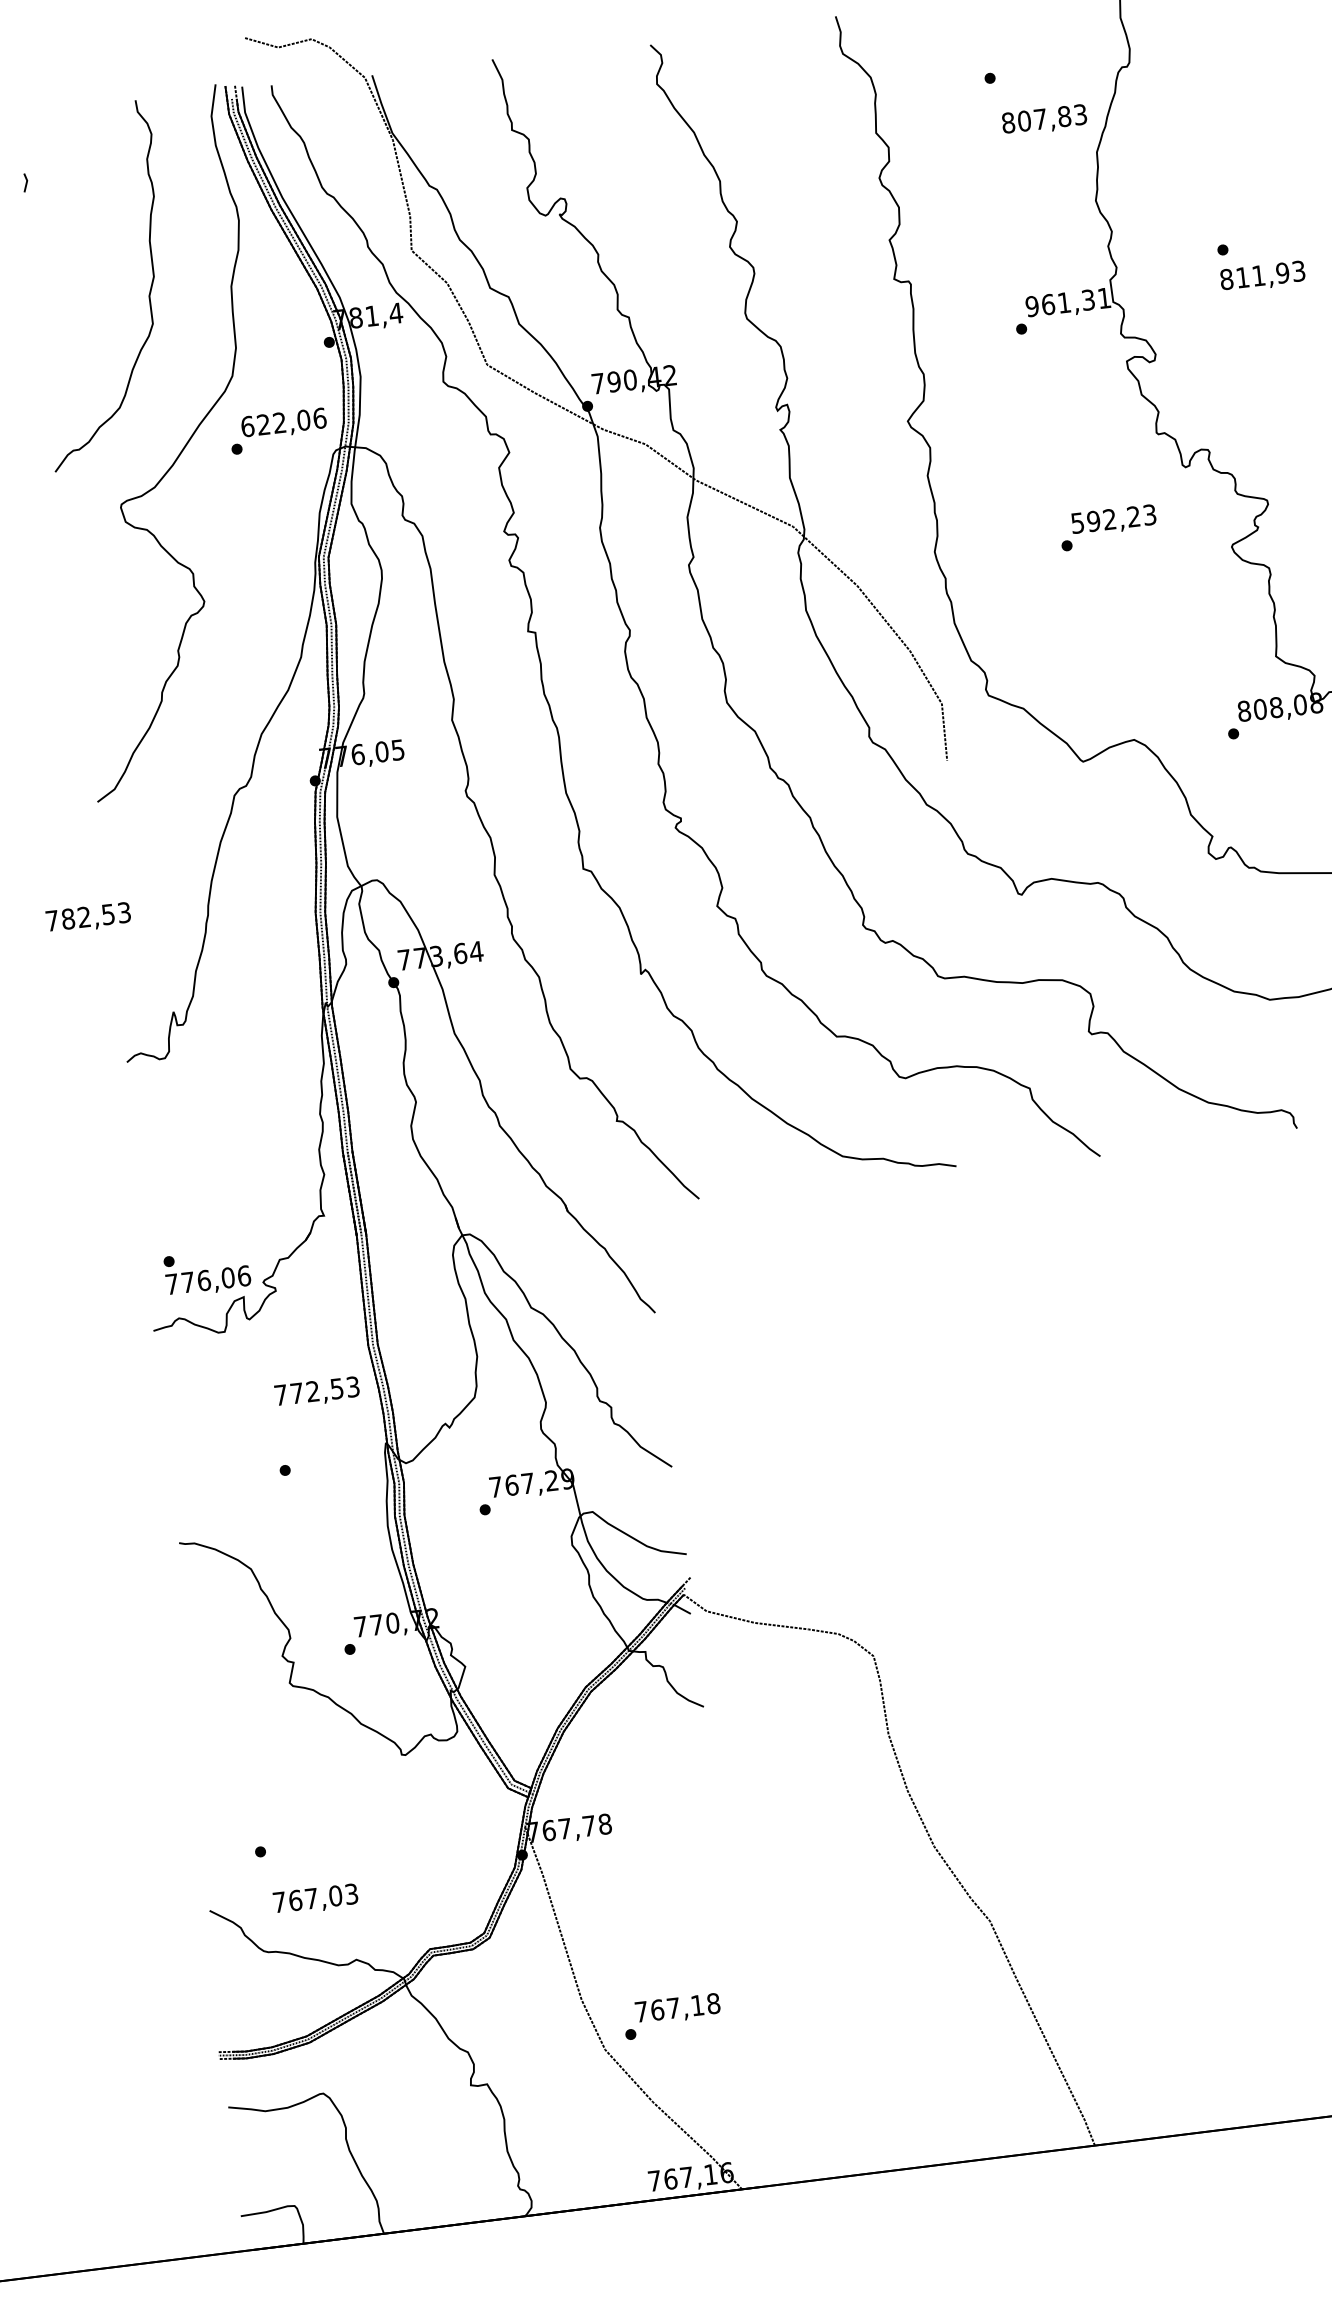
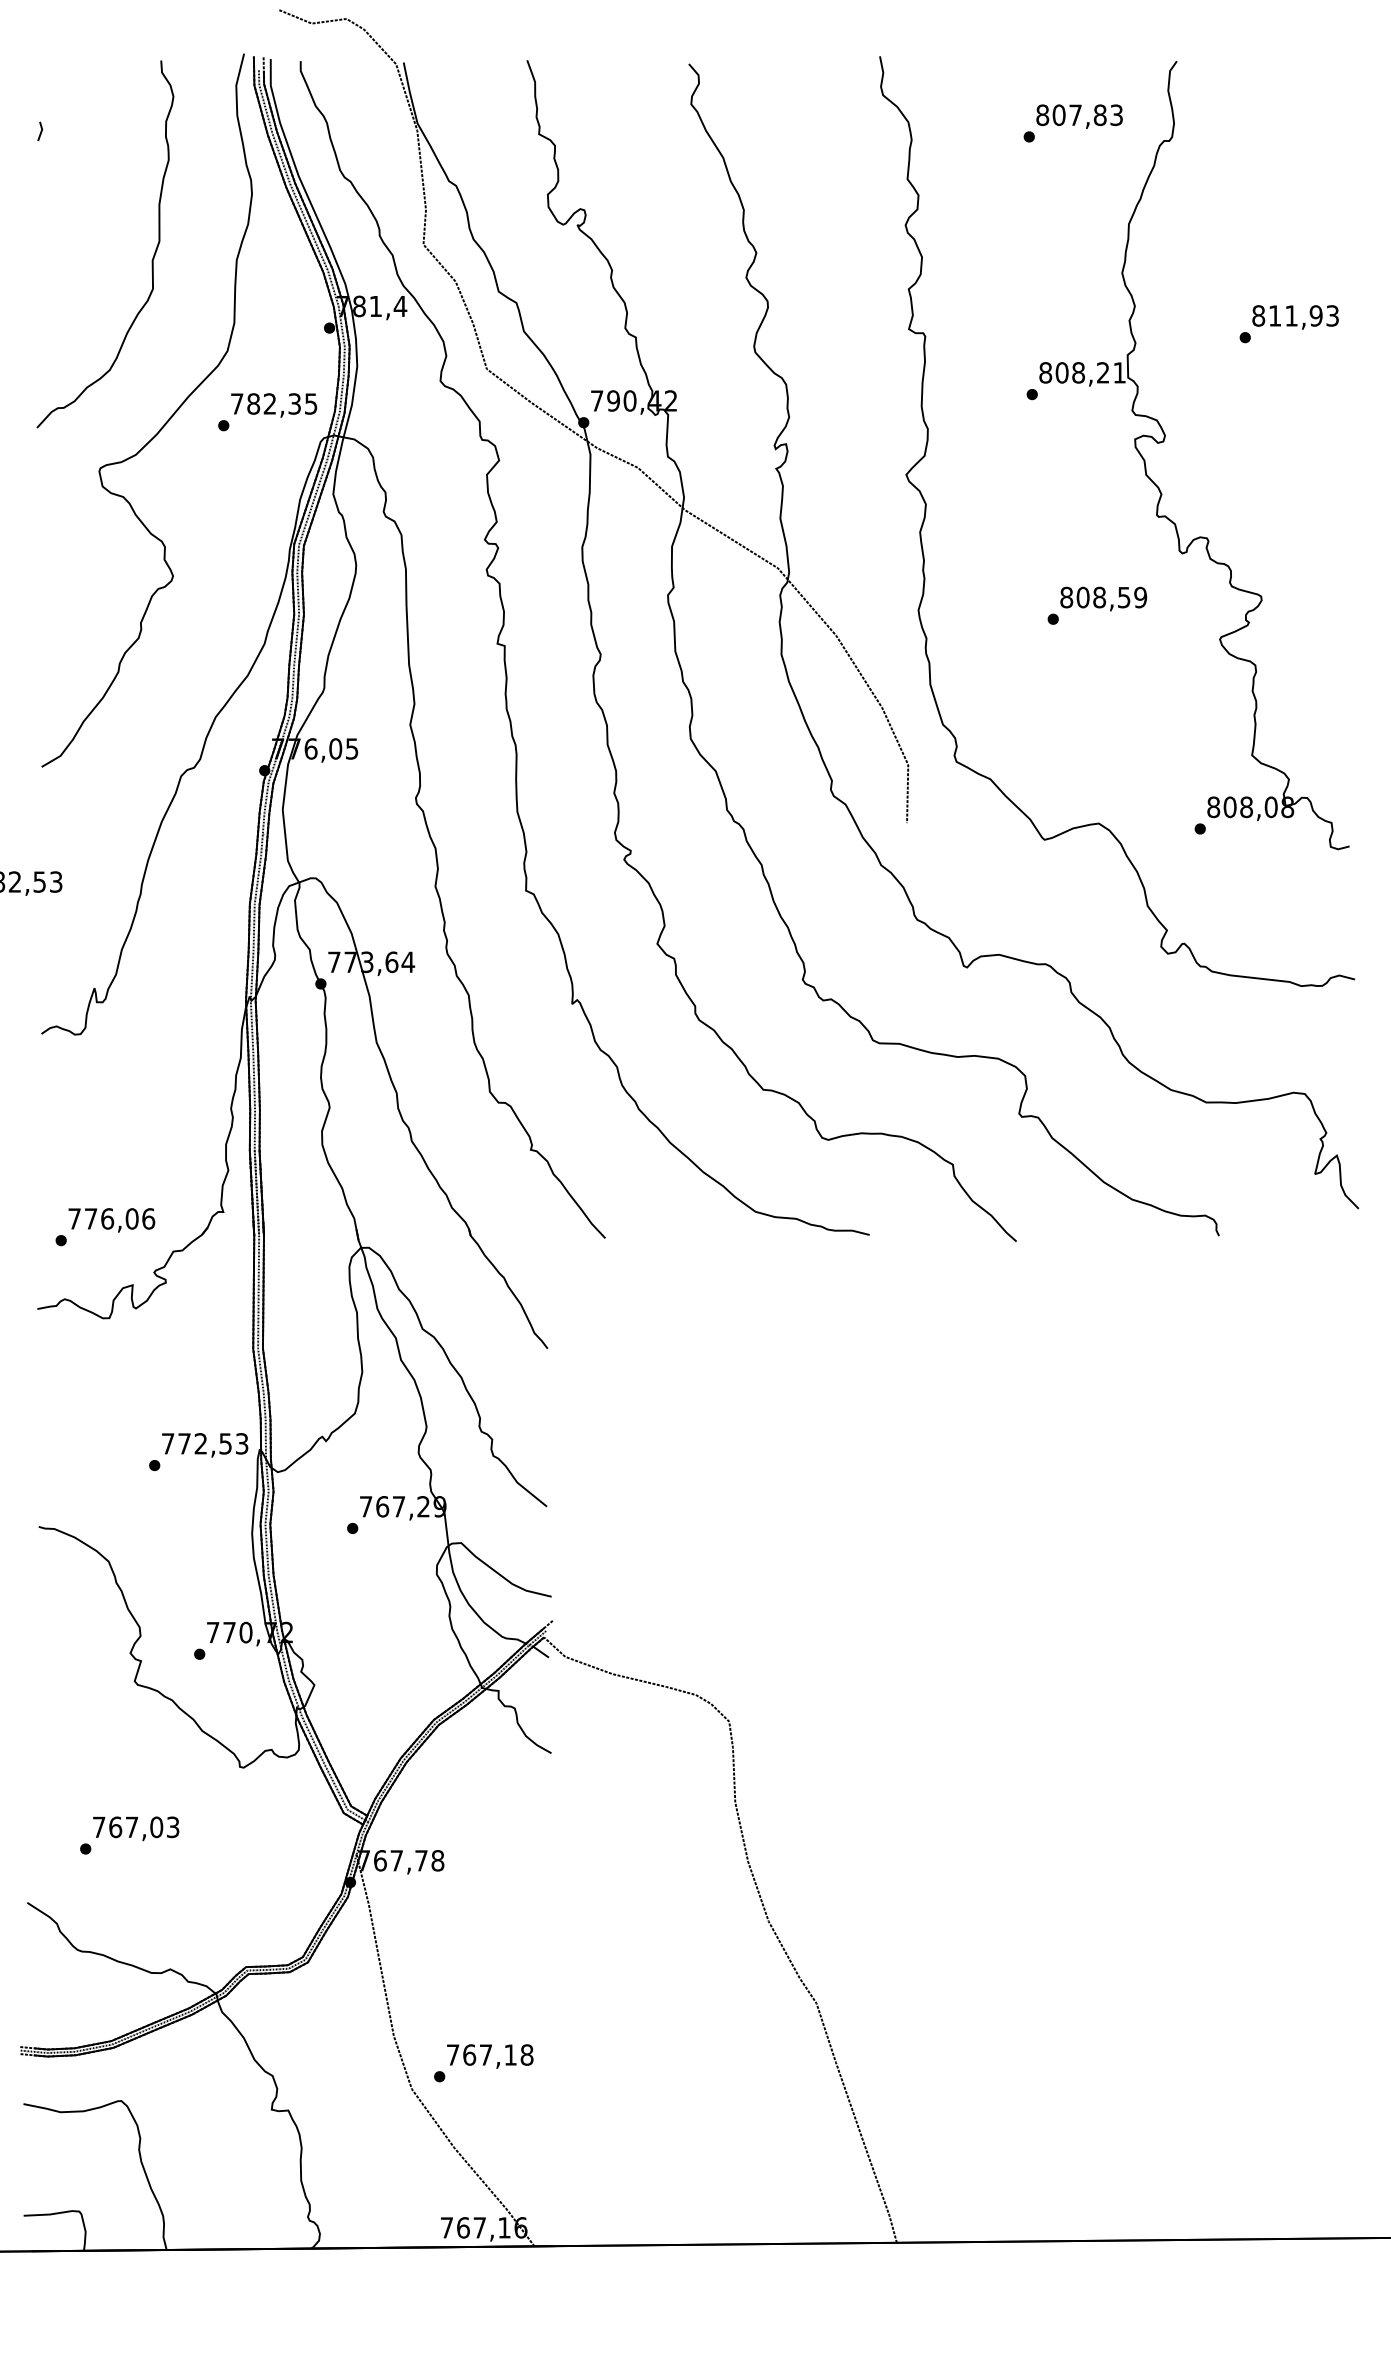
text: (1044, 120) -> (1079, 116), moved
text: (1262, 276) -> (1295, 317), moved
text: (1060, 302) -> (1074, 372), 961,31 -> 808,21
text: (283, 422) -> (273, 403), 622,06 -> 782,35
text: (1113, 519) -> (1103, 597), 592,23 -> 808,59
text: (208, 1281) -> (111, 1220), moved
text: (317, 1392) -> (205, 1445), moved
text: (316, 1899) -> (136, 1828), moved

